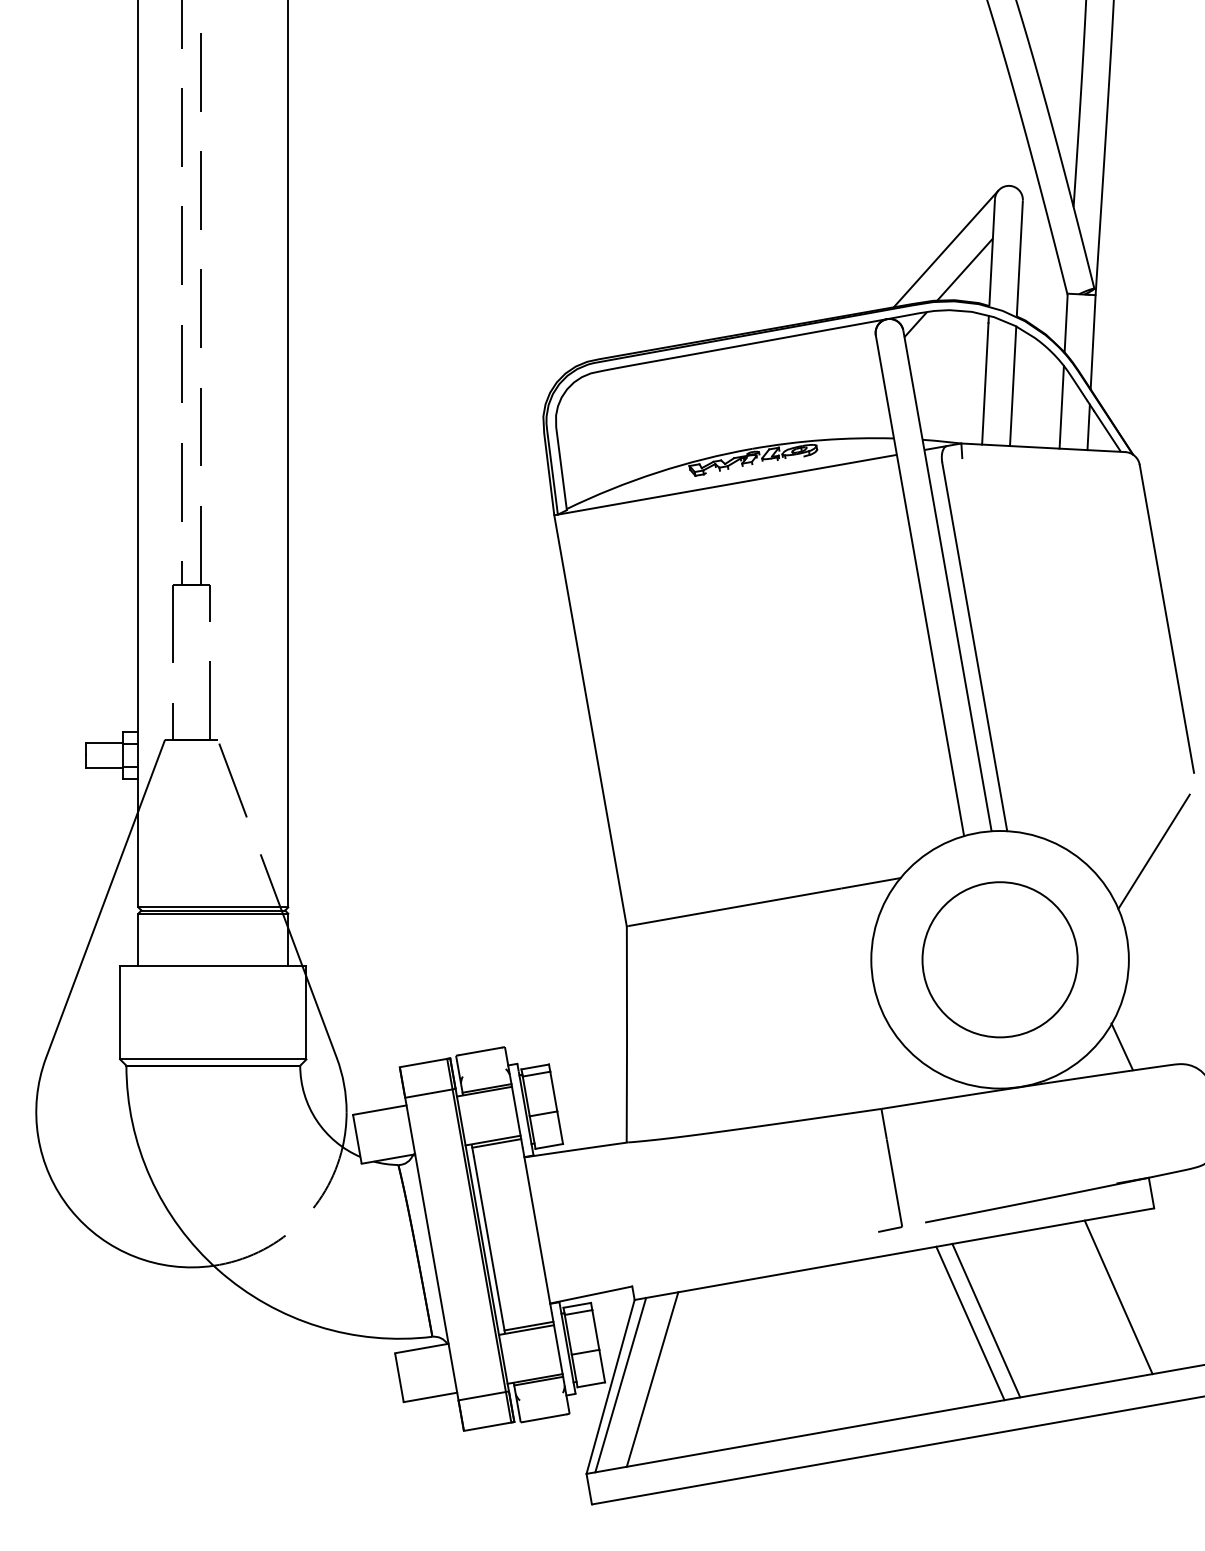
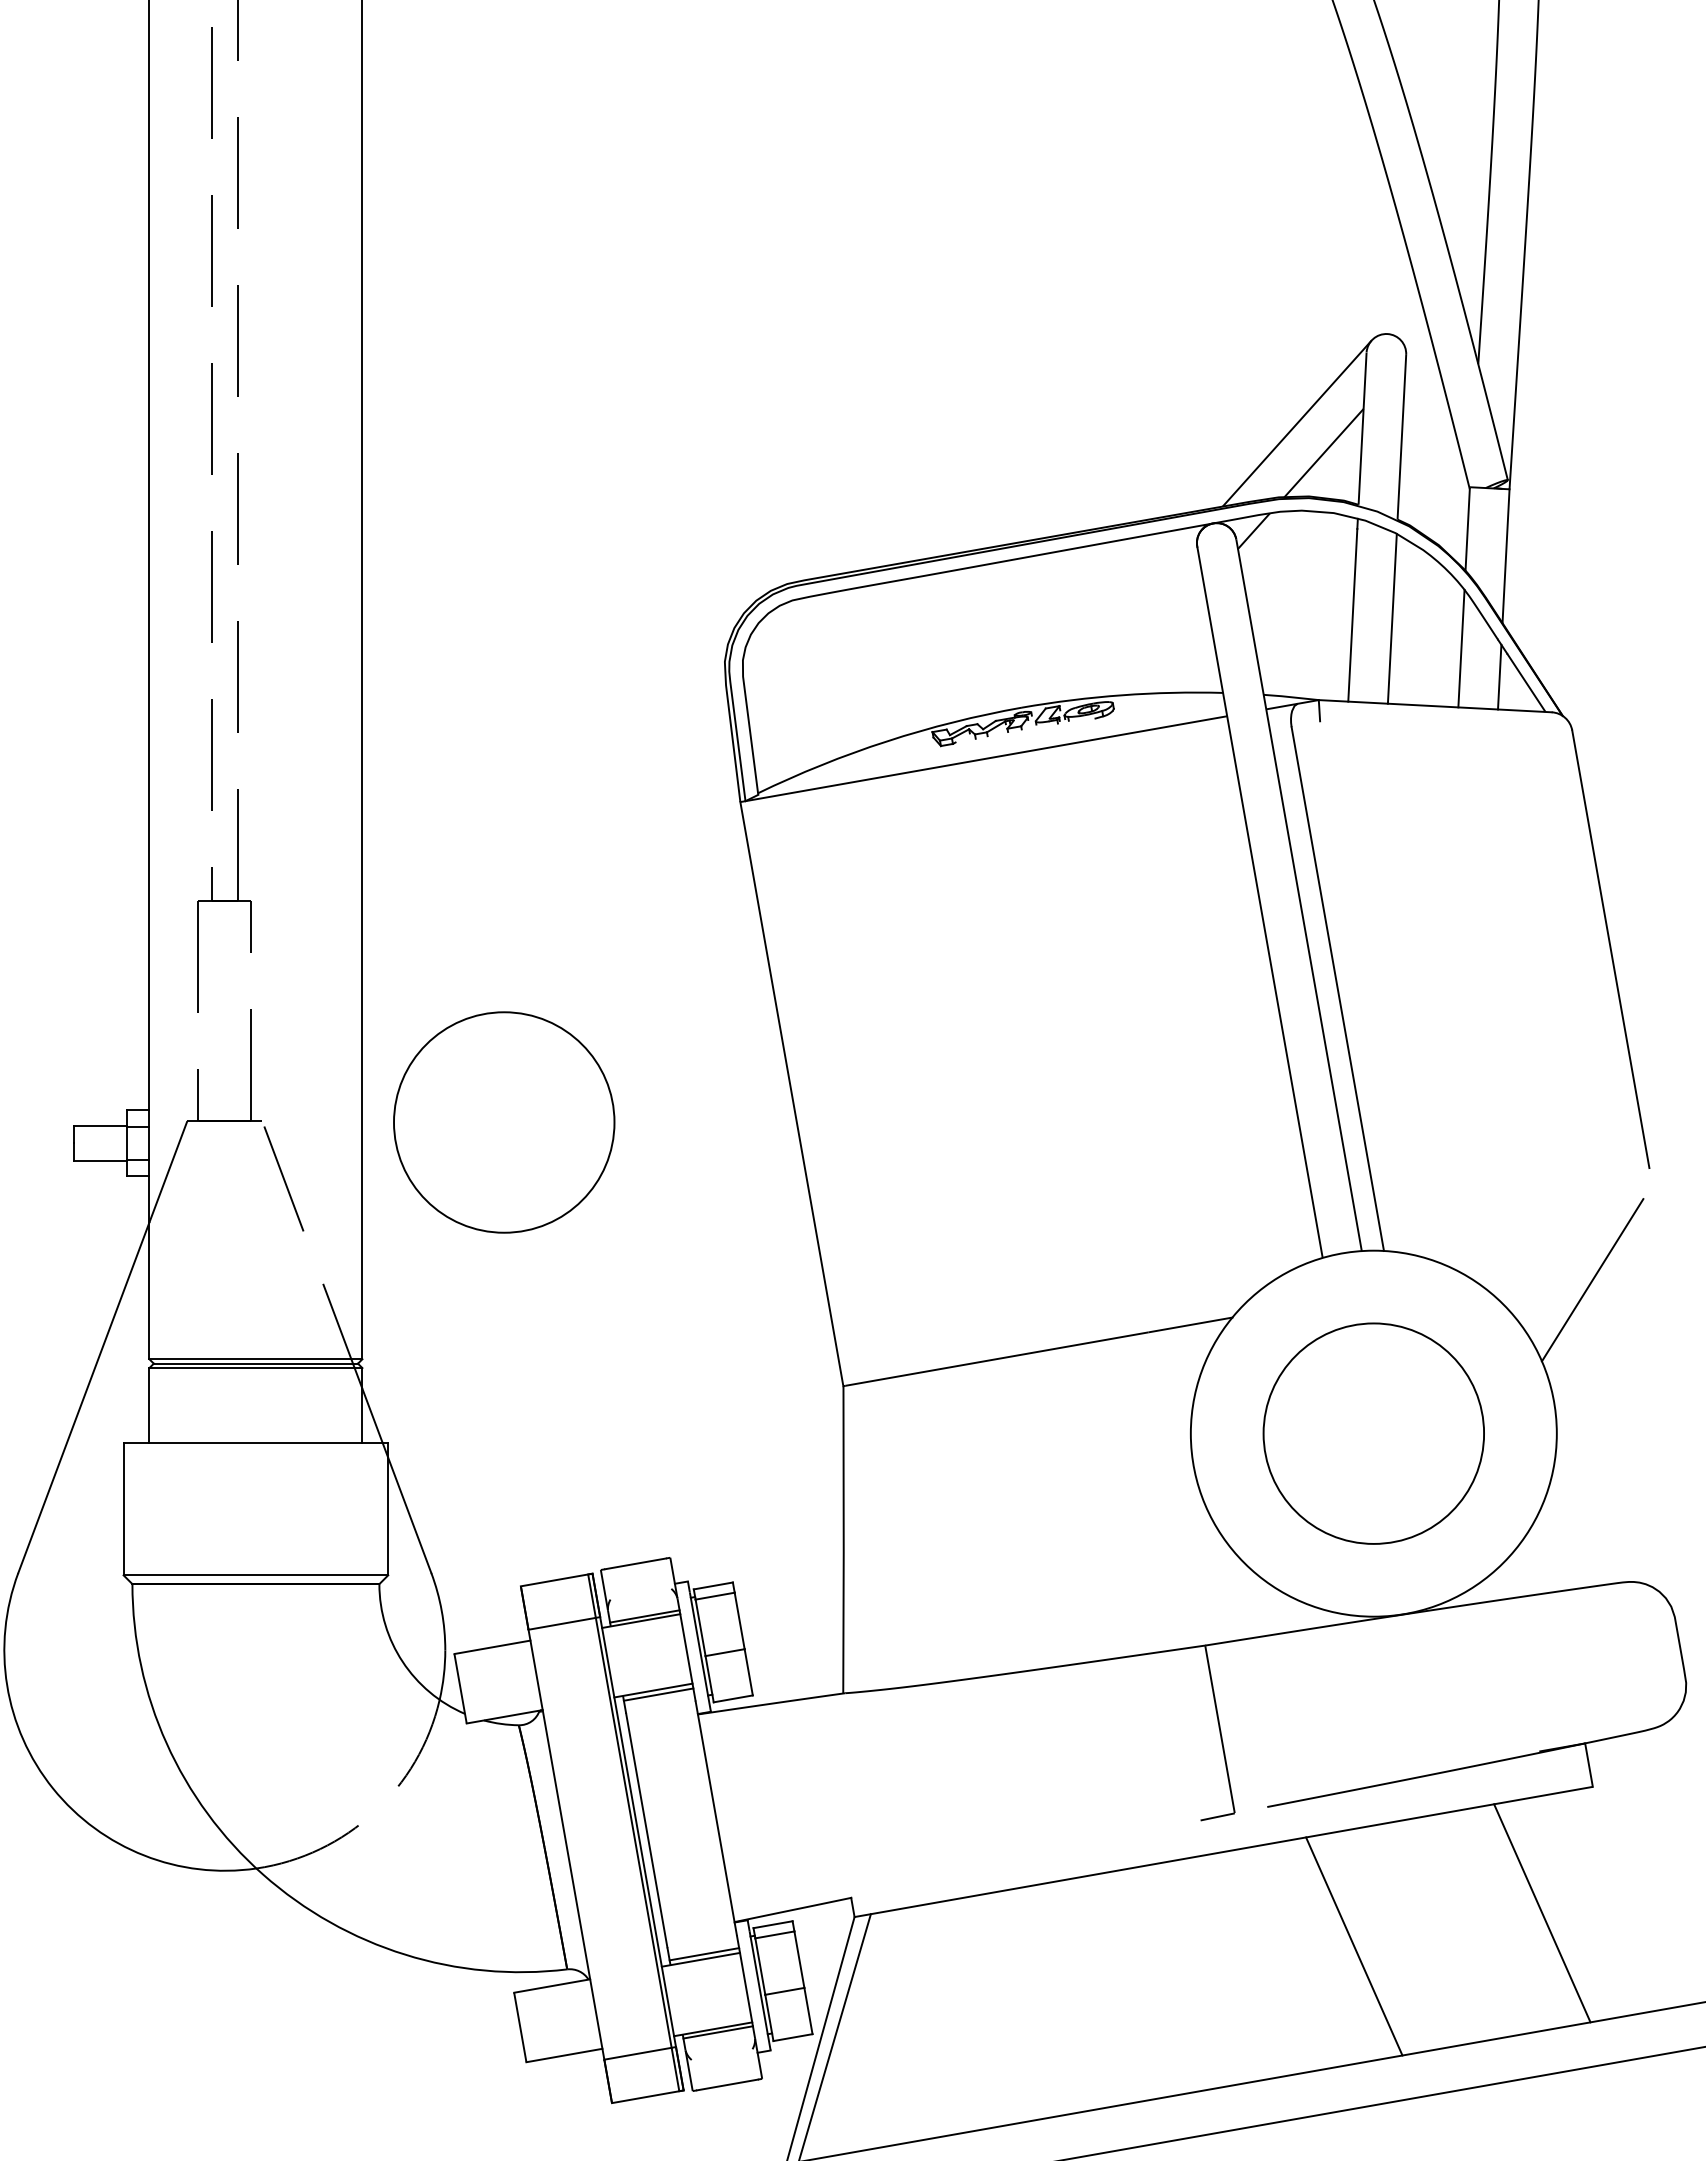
circle: (387, 740) -> (503, 1122), added
line: (1121, 1046) -> (1546, 1556), removed
line: (970, 1323) -> (1331, 1950), removed
line: (652, 1379) -> (879, 2030), removed

